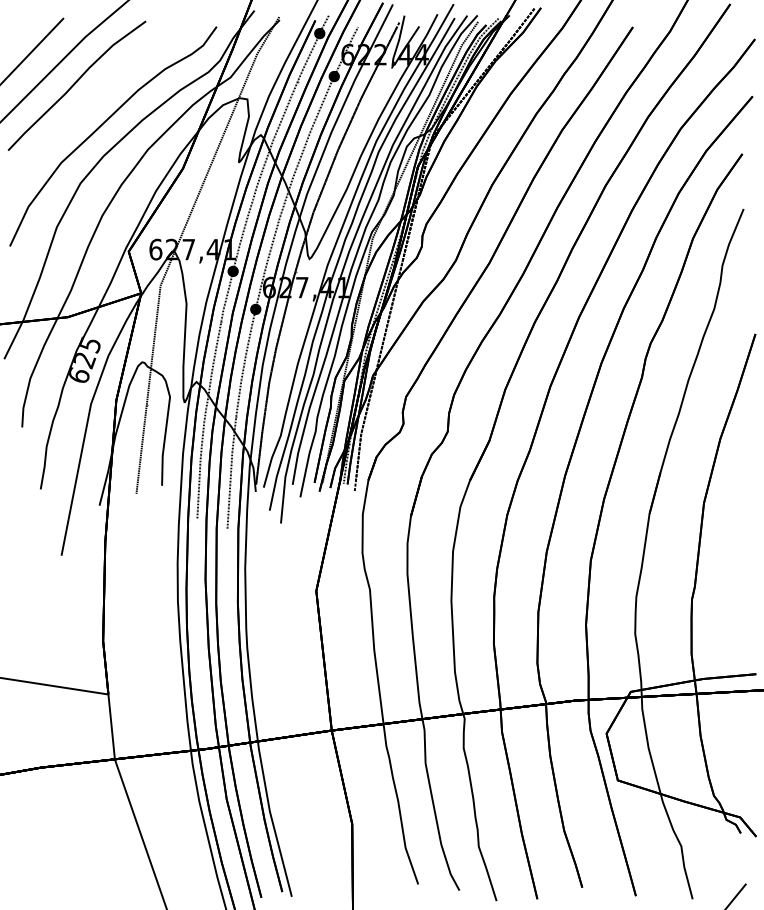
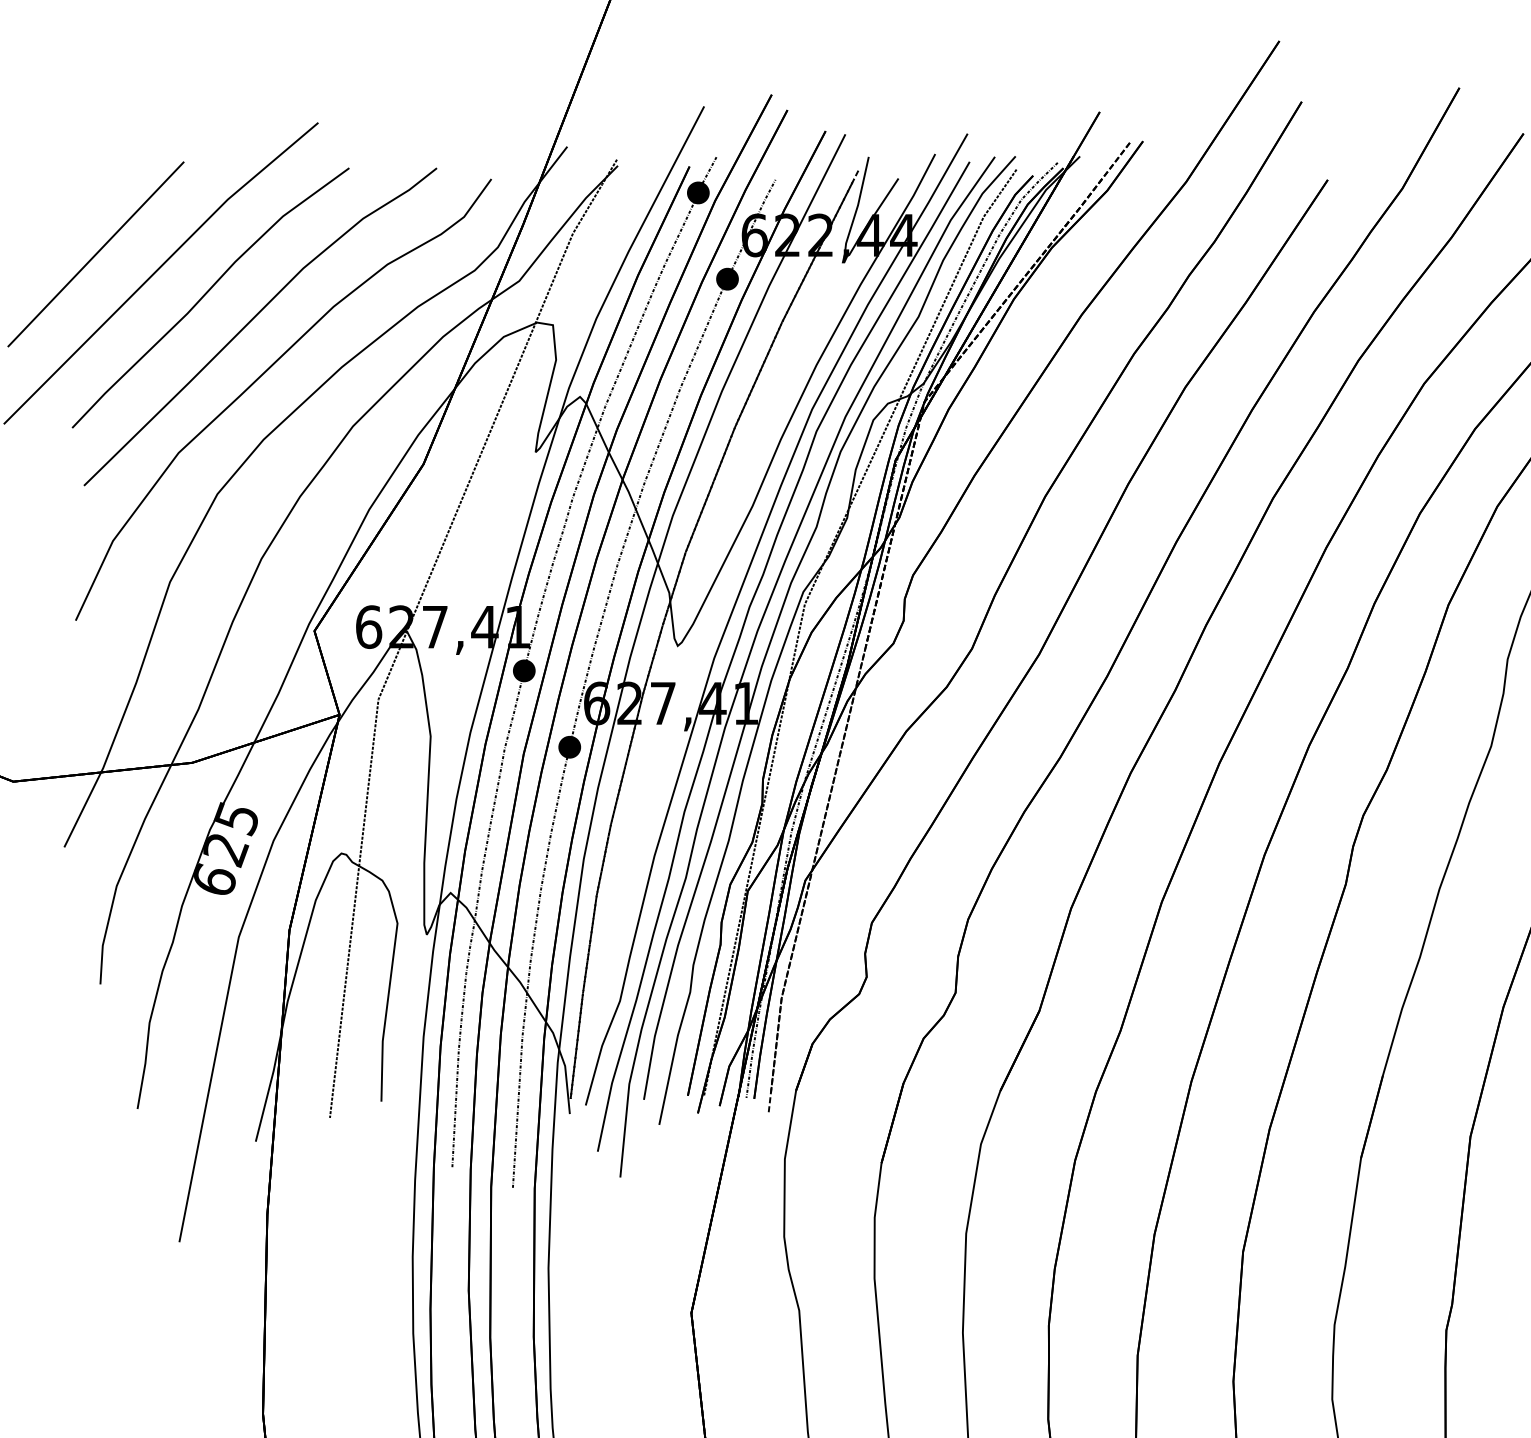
part: (101, 99) -> (259, 325), added

